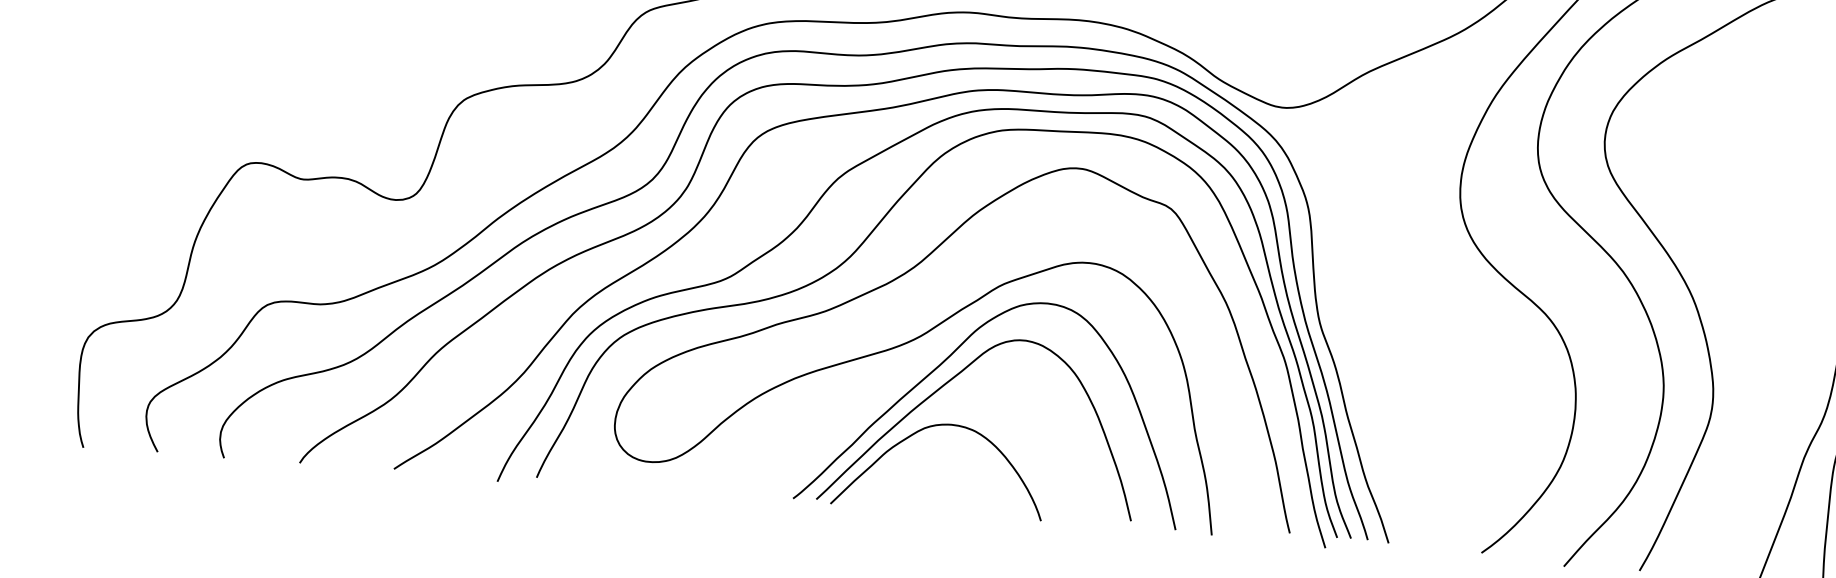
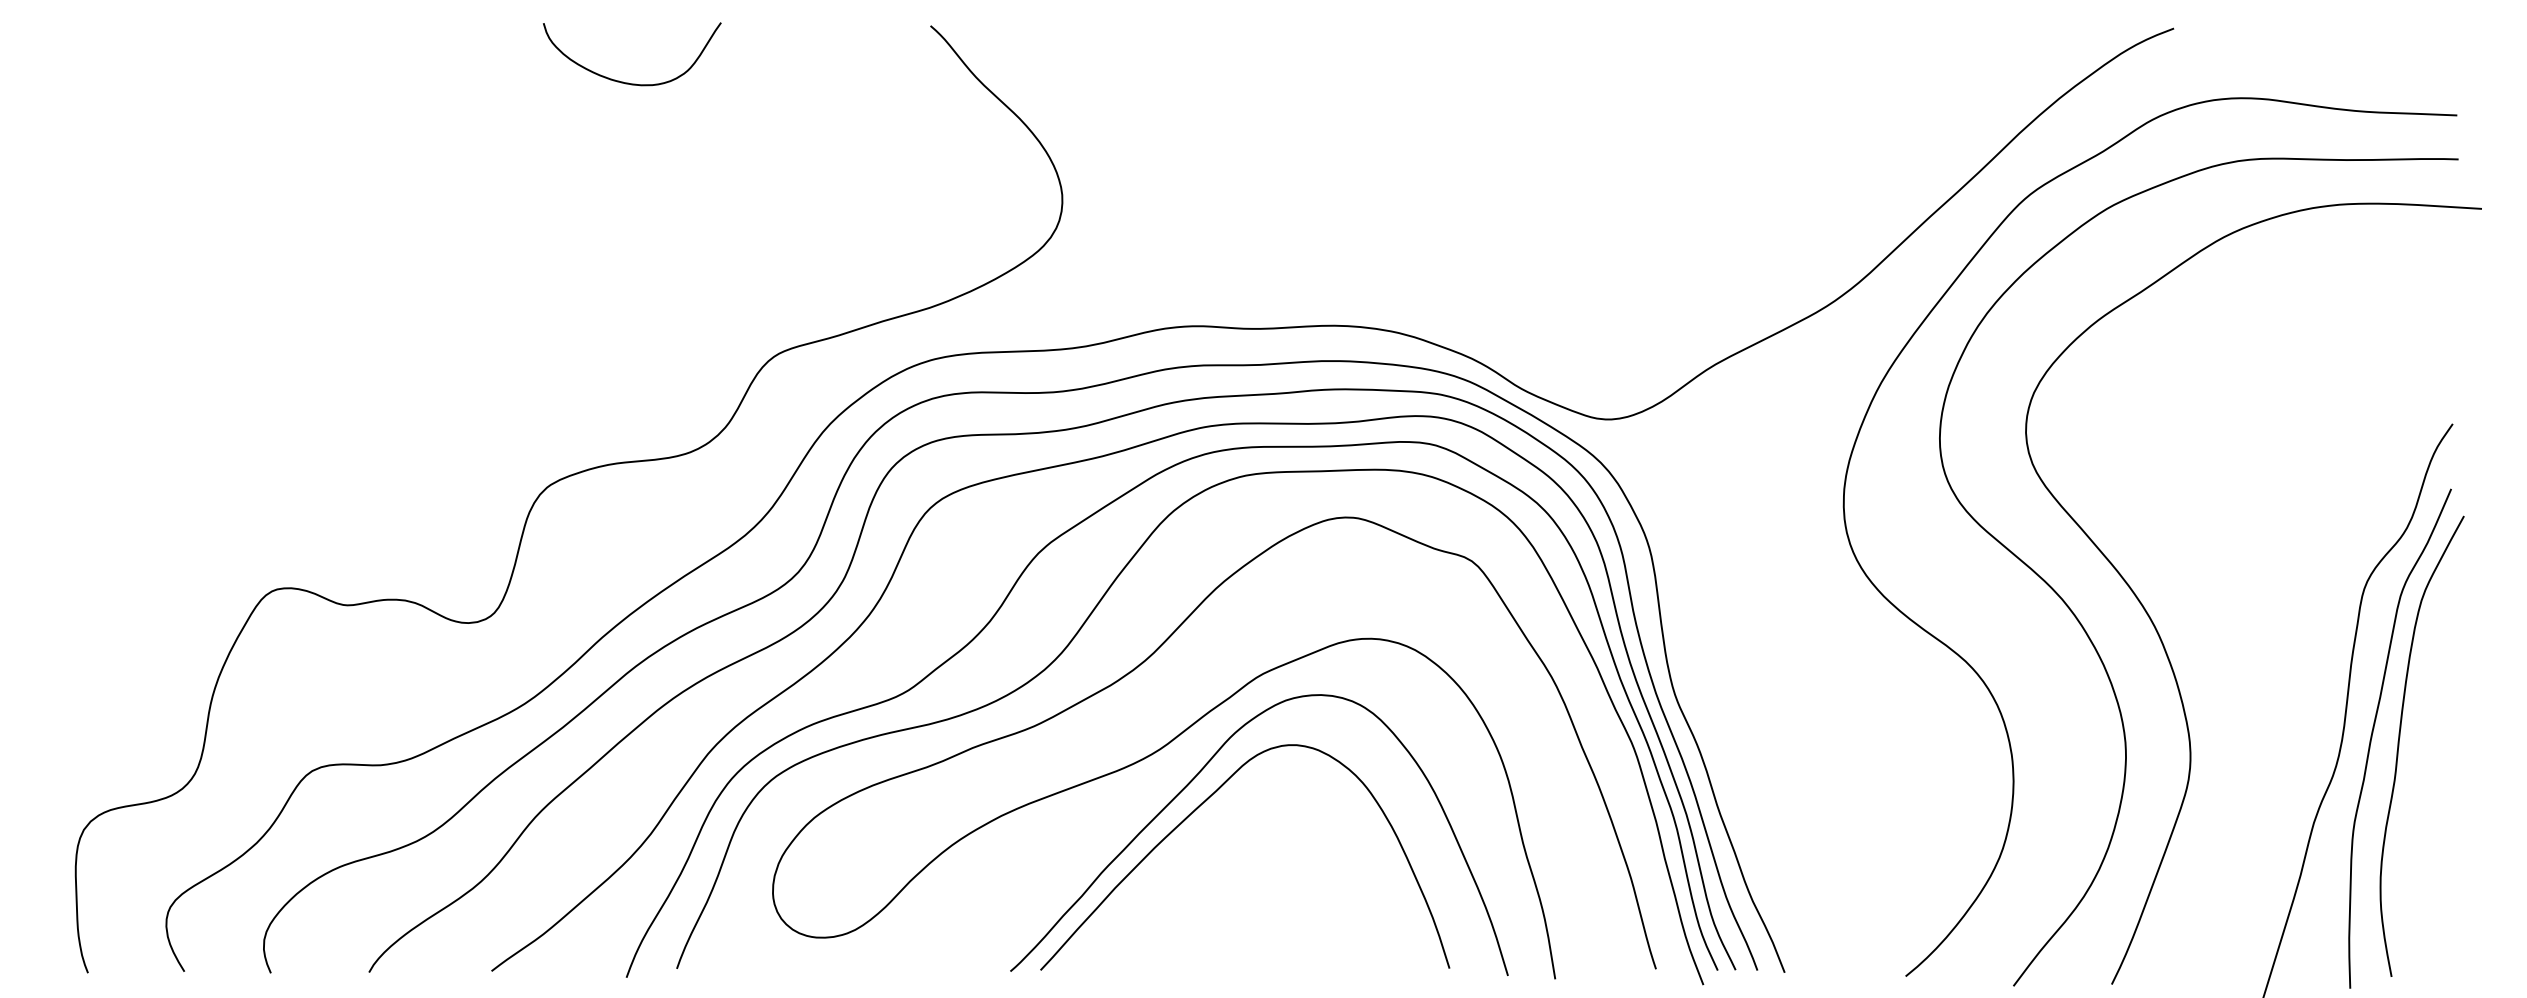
curve: (920, 431) -> (1168, 872), removed

